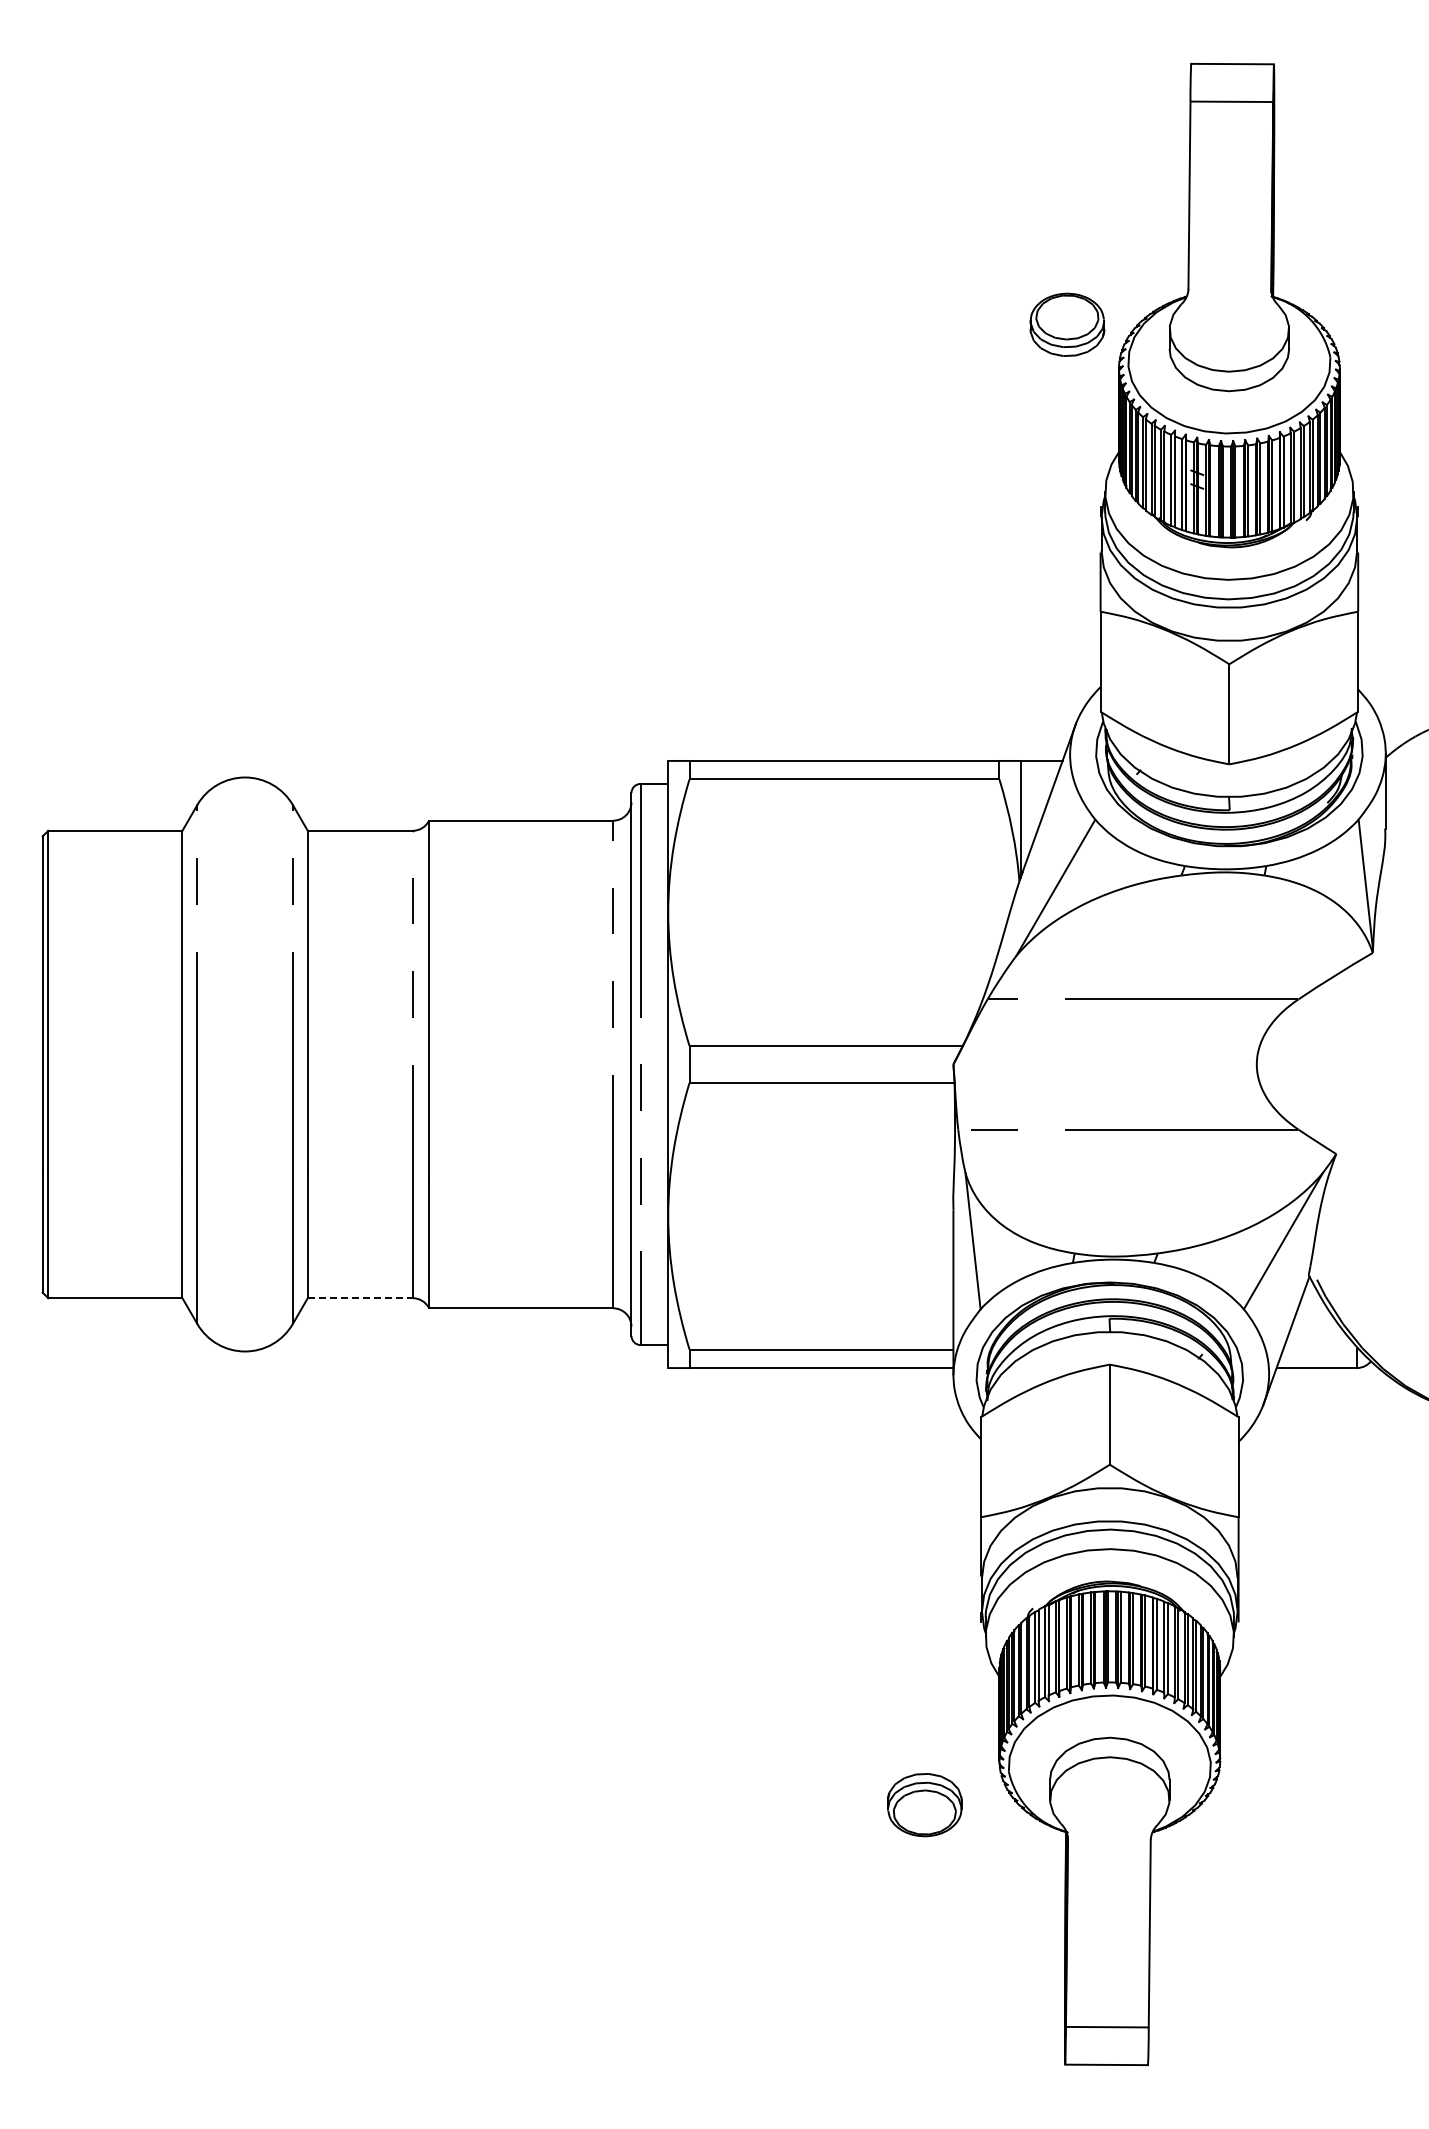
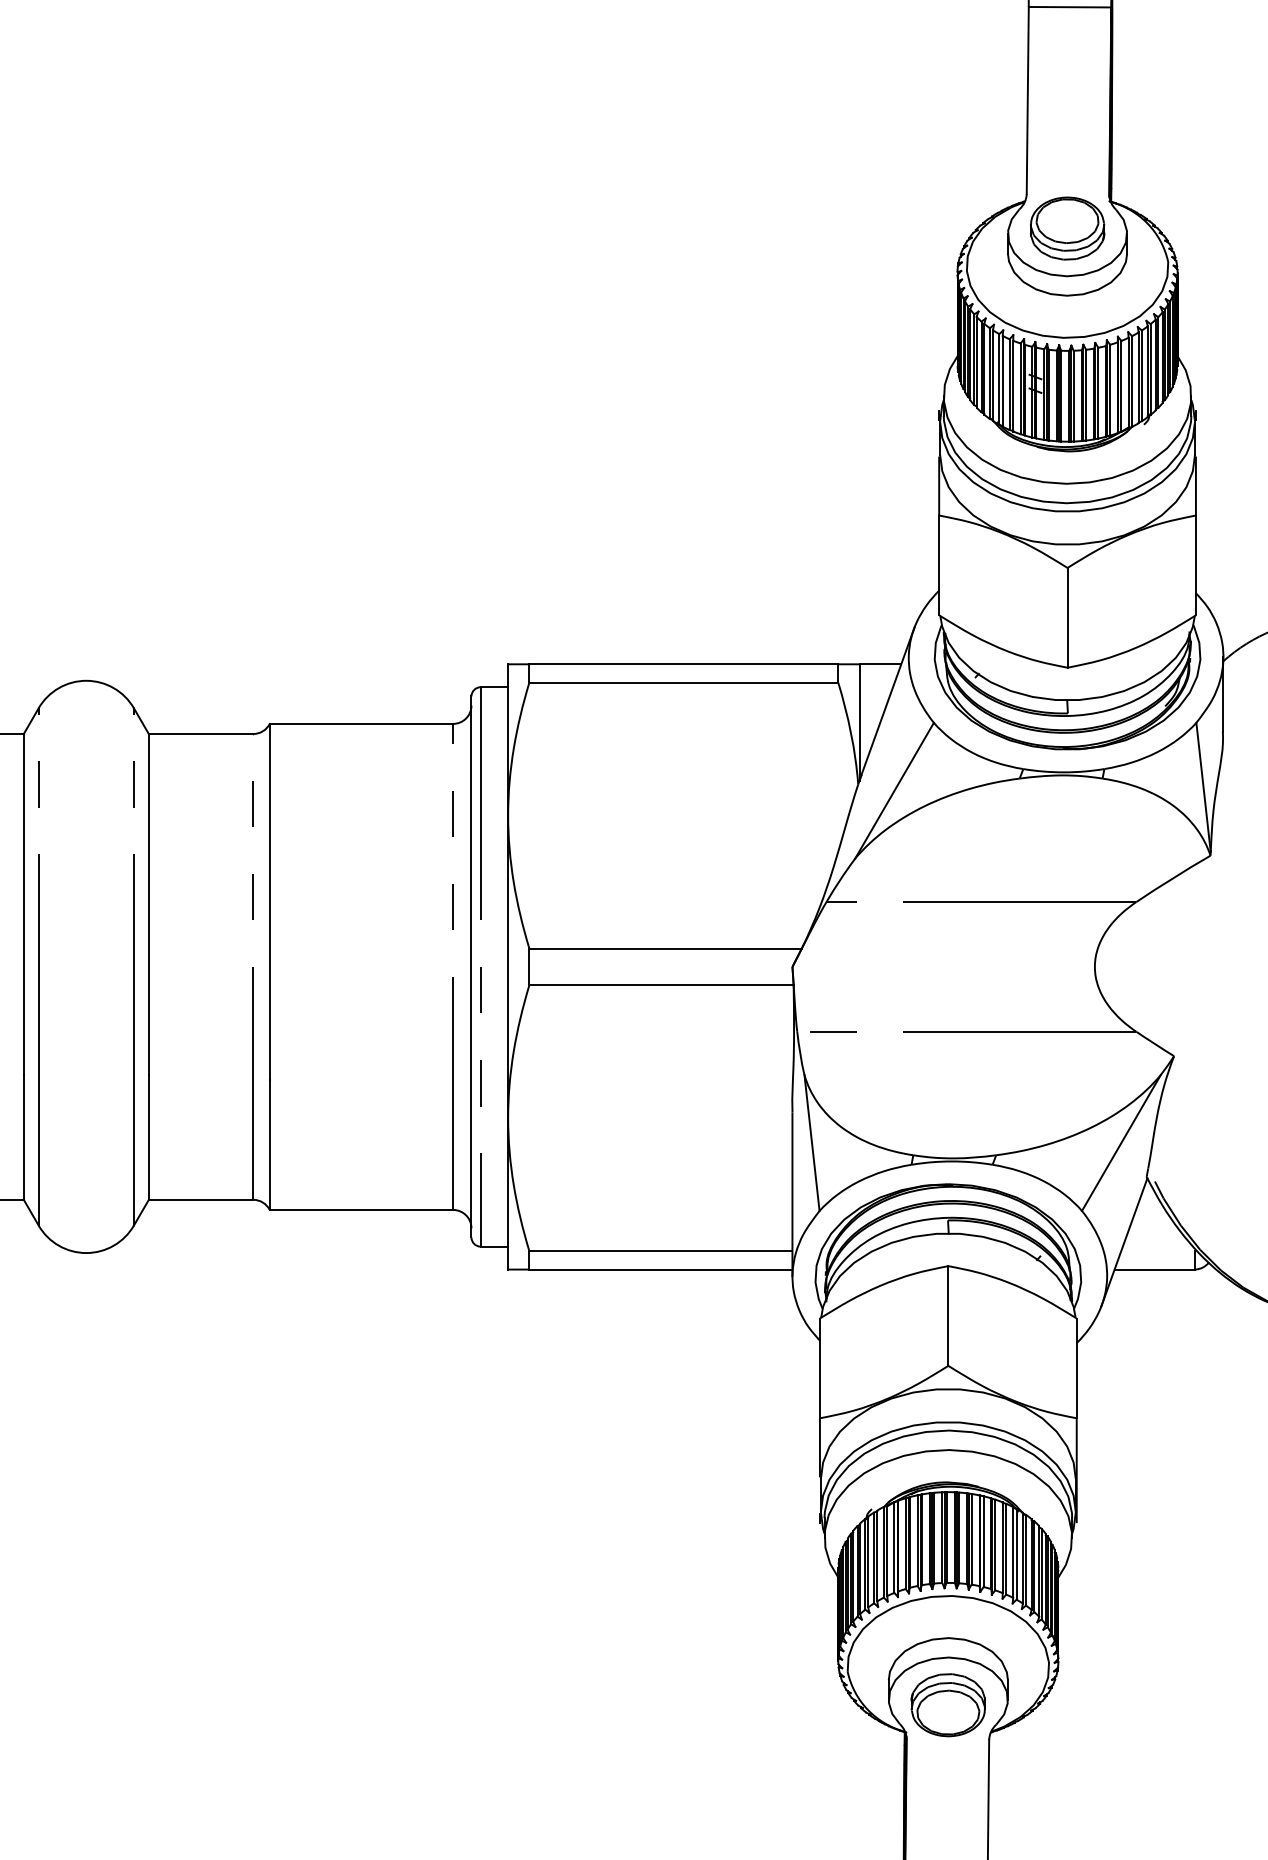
part: (1067, 324) -> (1067, 228), moved
line: (360, 1298) -> (201, 1200), dashed -> solid
part: (924, 1805) -> (948, 1705), moved

